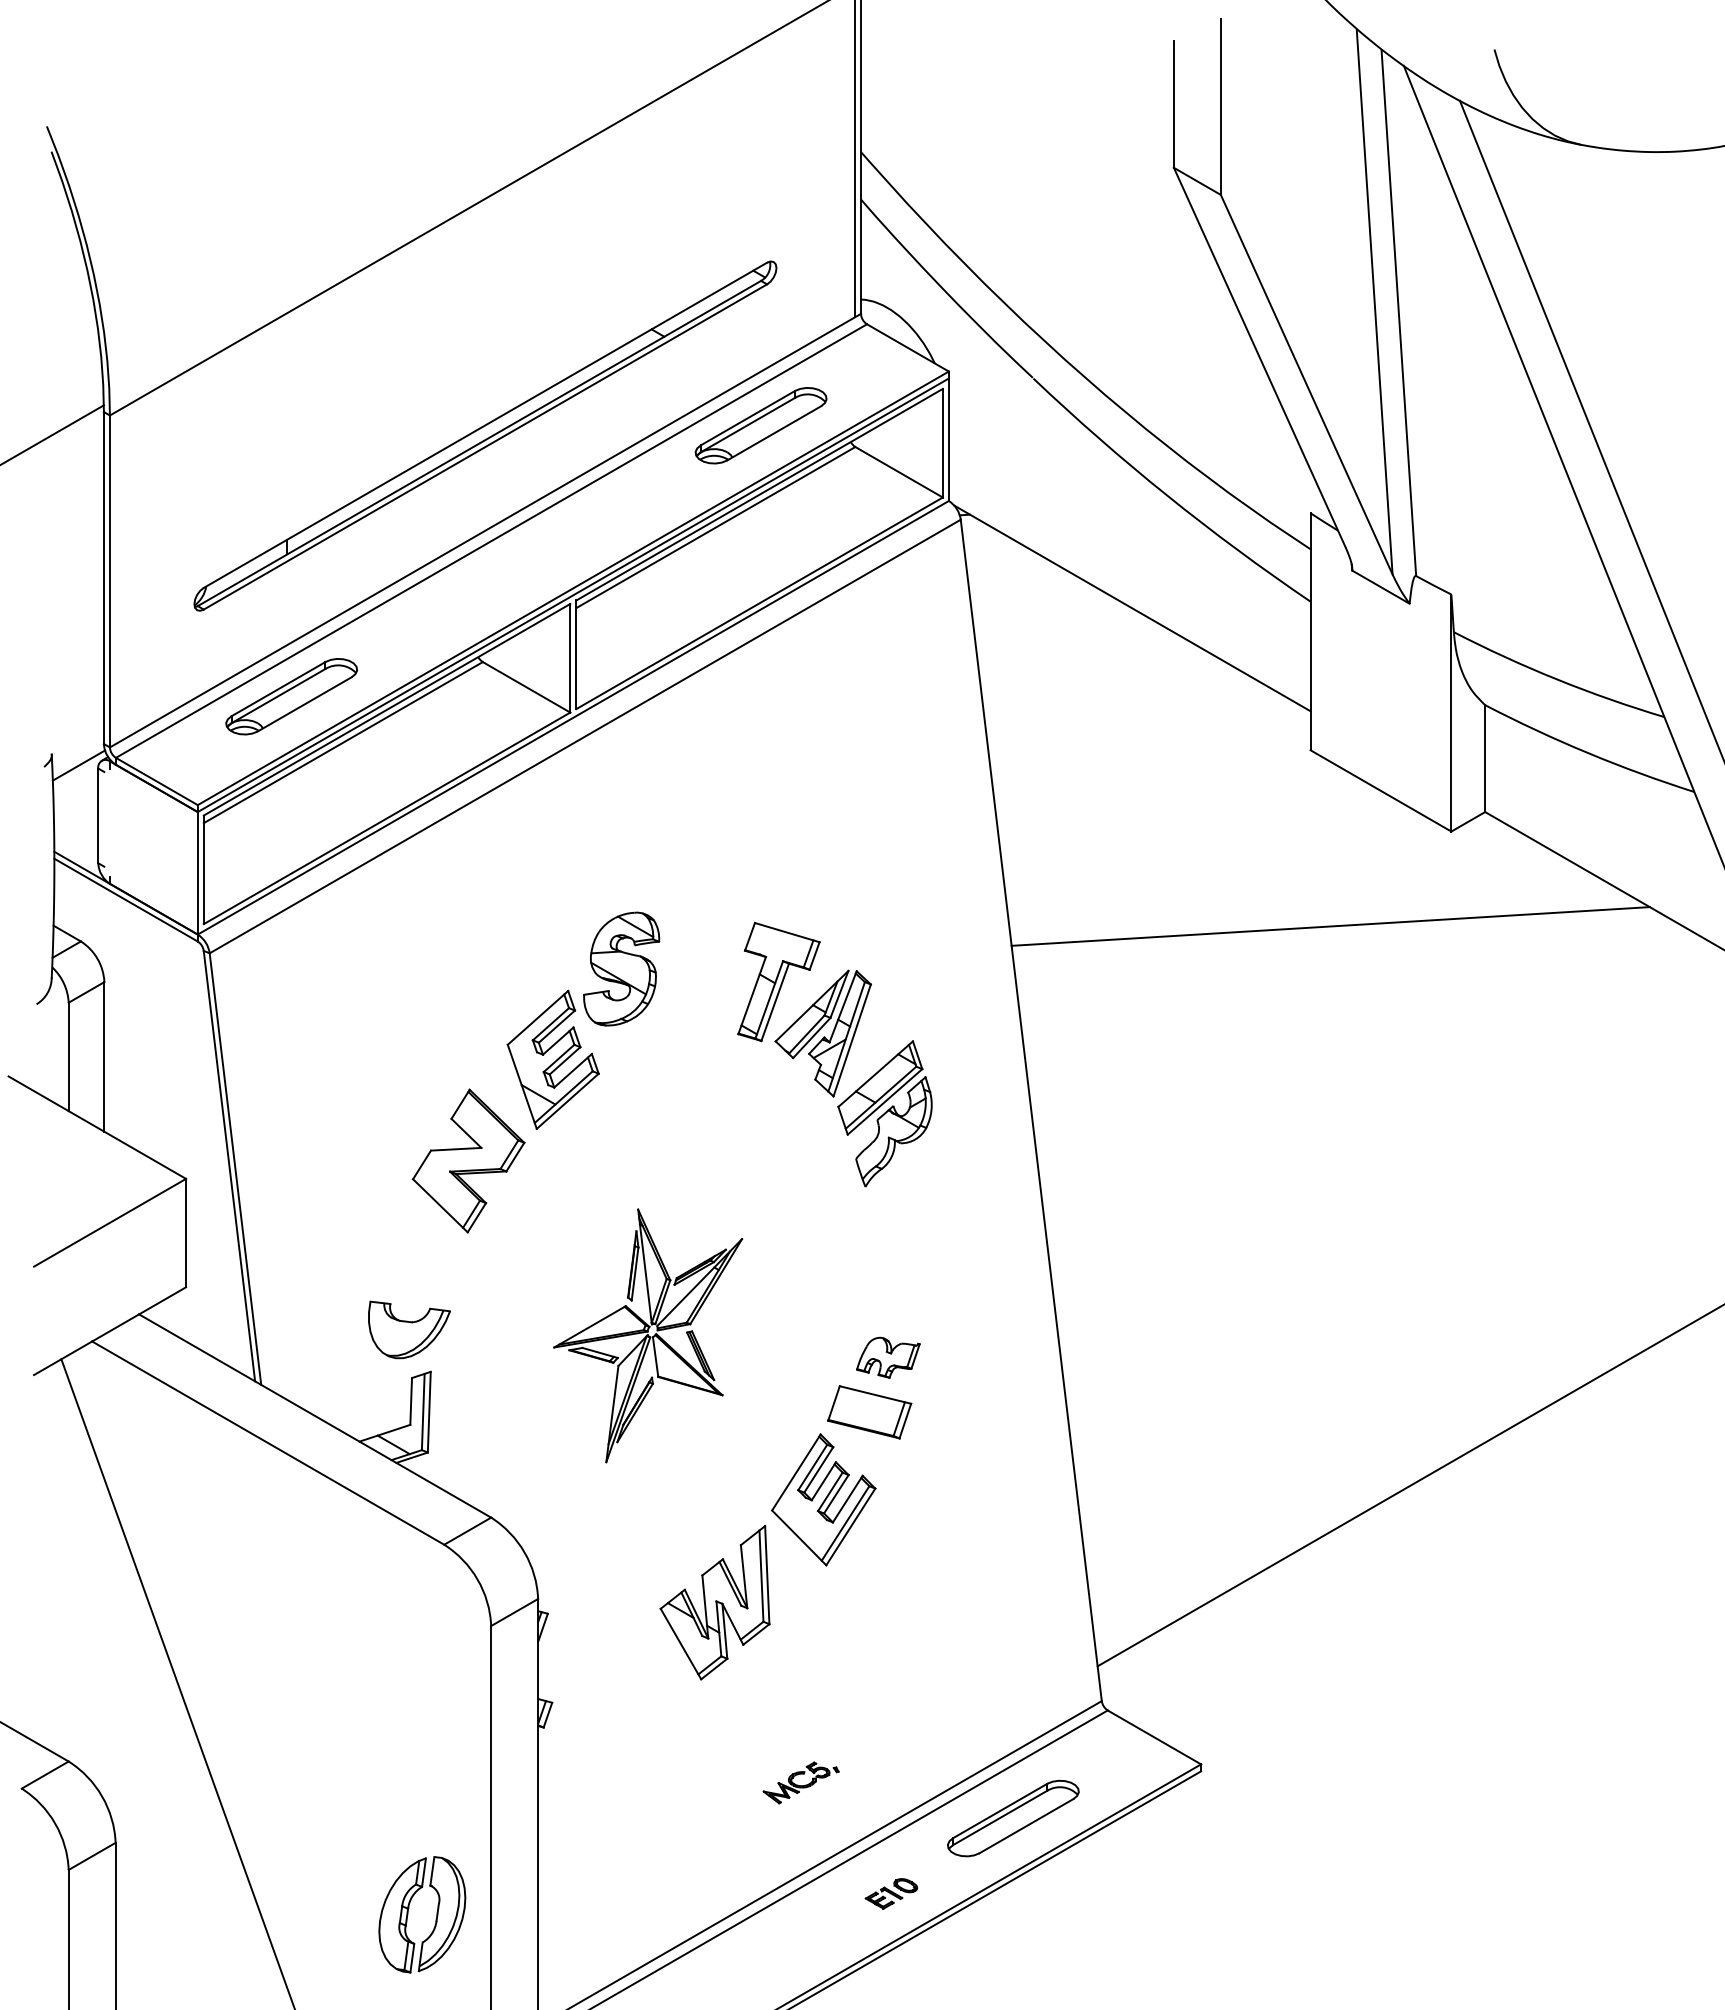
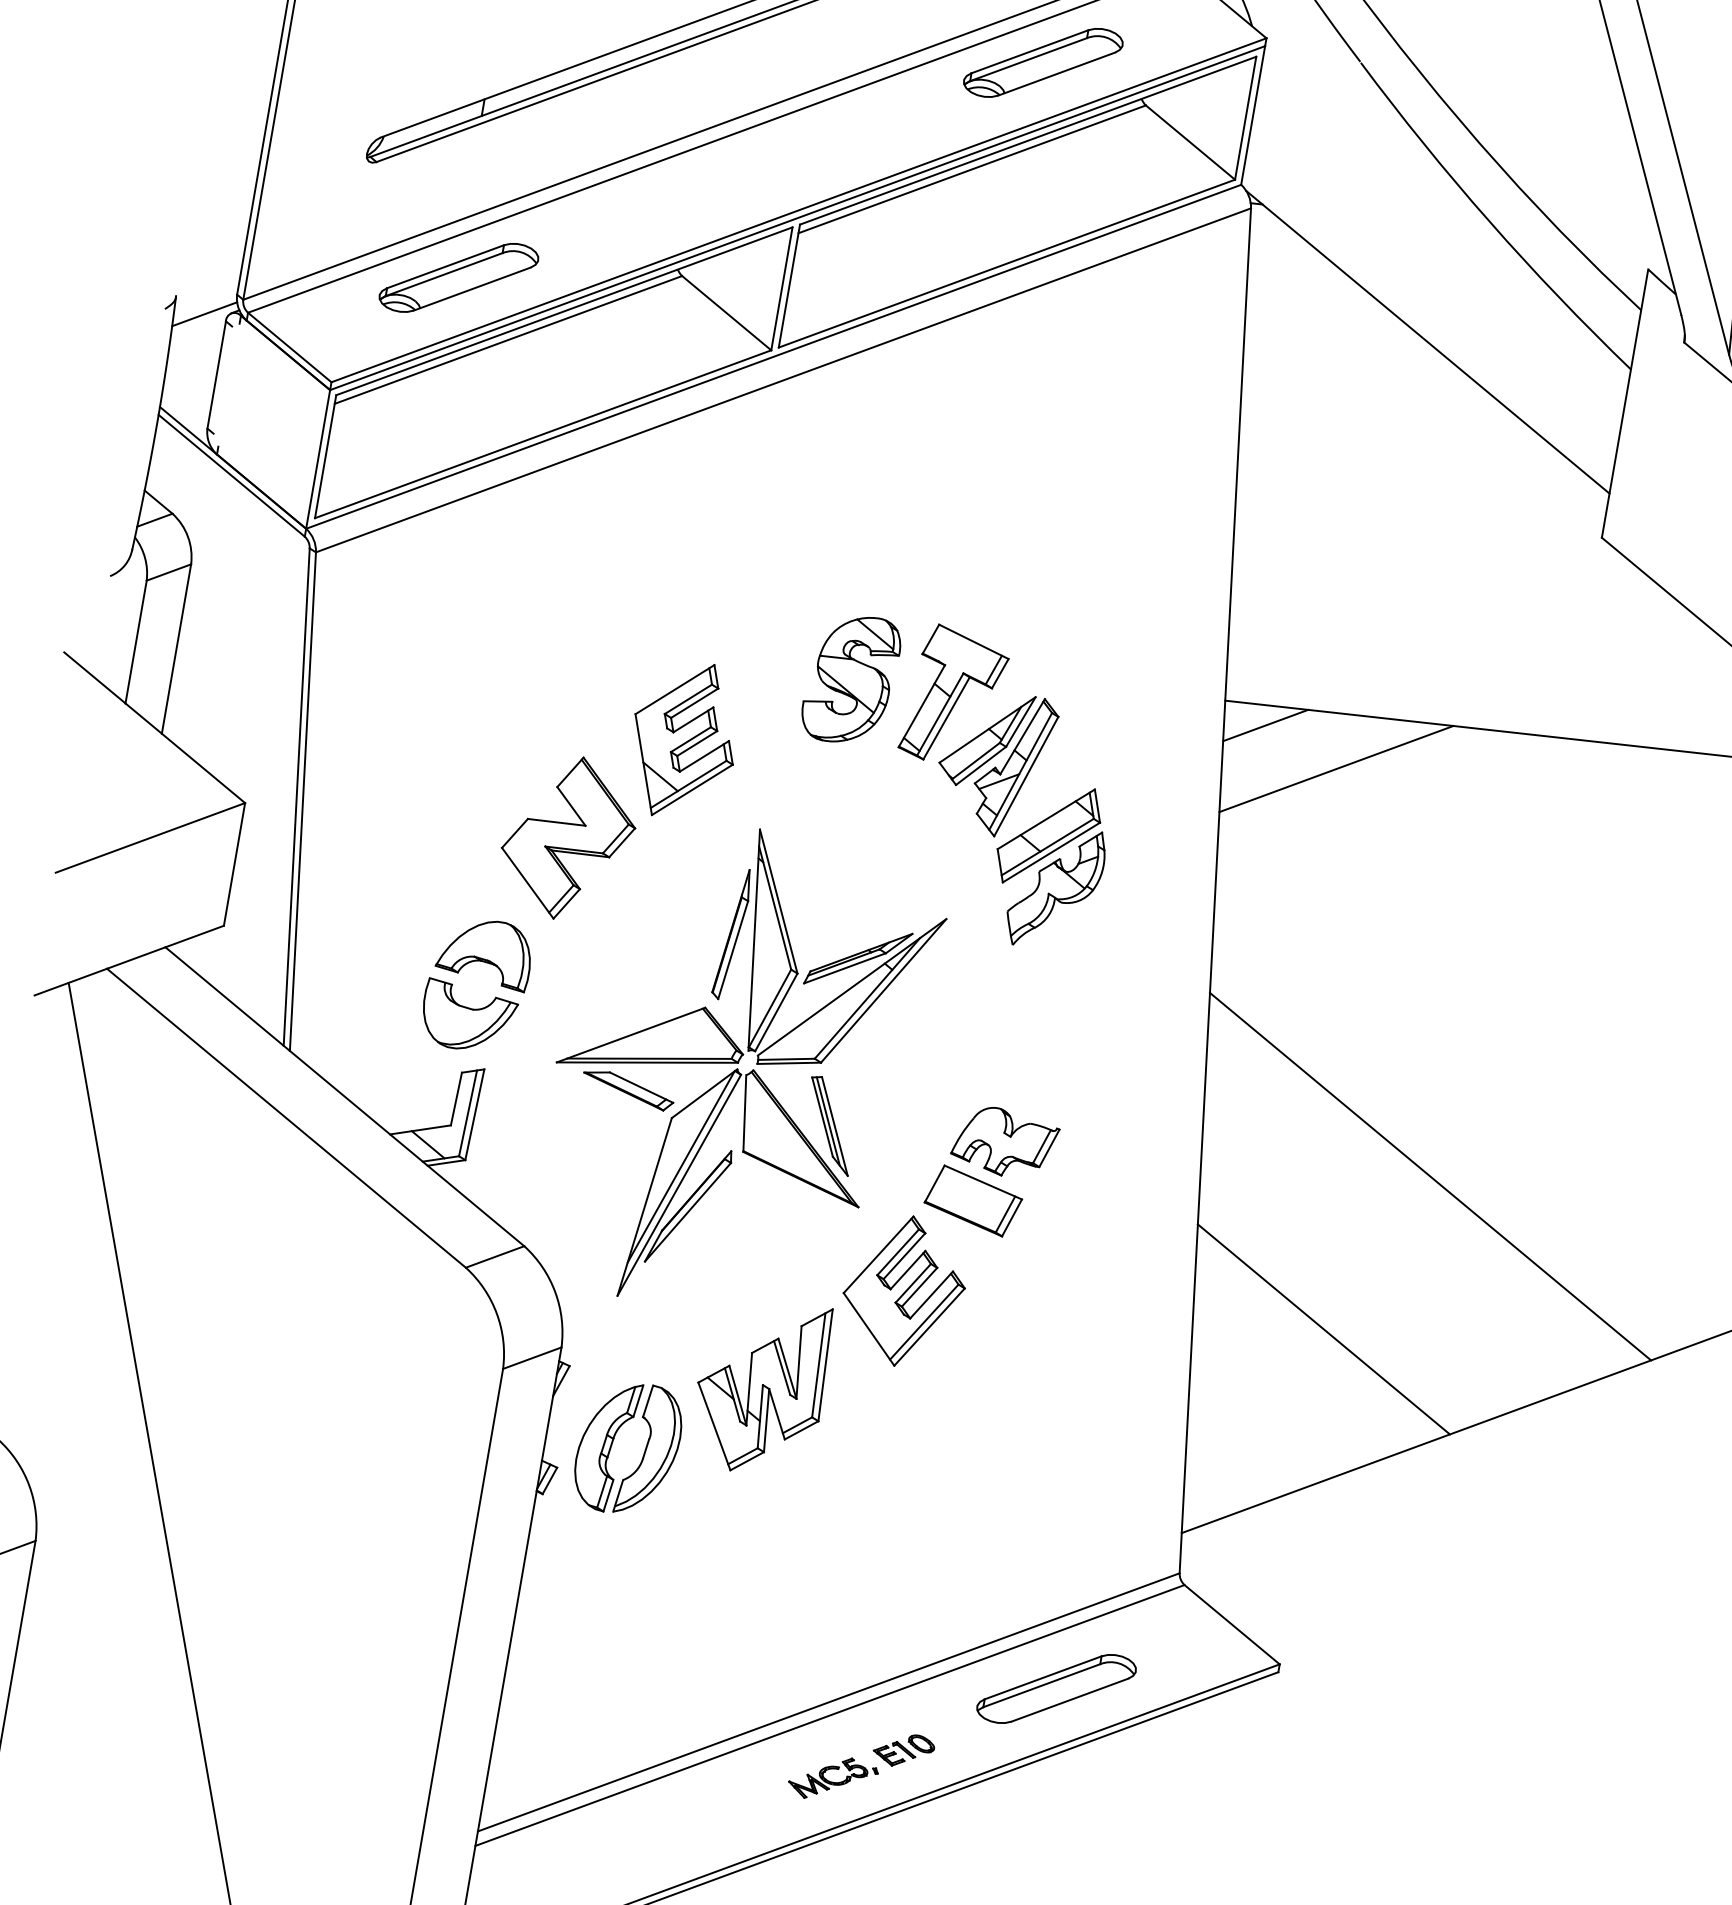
line: (1049, 960) -> (1265, 724), added
part: (621, 968) -> (851, 678), moved
line: (1117, 987) -> (1336, 768), added
part: (413, 1271) -> (484, 952), added
line: (1257, 1323) -> (1429, 1176), added
part: (647, 1335) -> (736, 1070), size x1.67
part: (888, 1357) -> (1005, 1142), size x1.43
line: (1189, 1470) -> (1324, 1329), added
part: (800, 1782) -> (832, 1778), moved
part: (435, 1919) -> (642, 1456), moved

